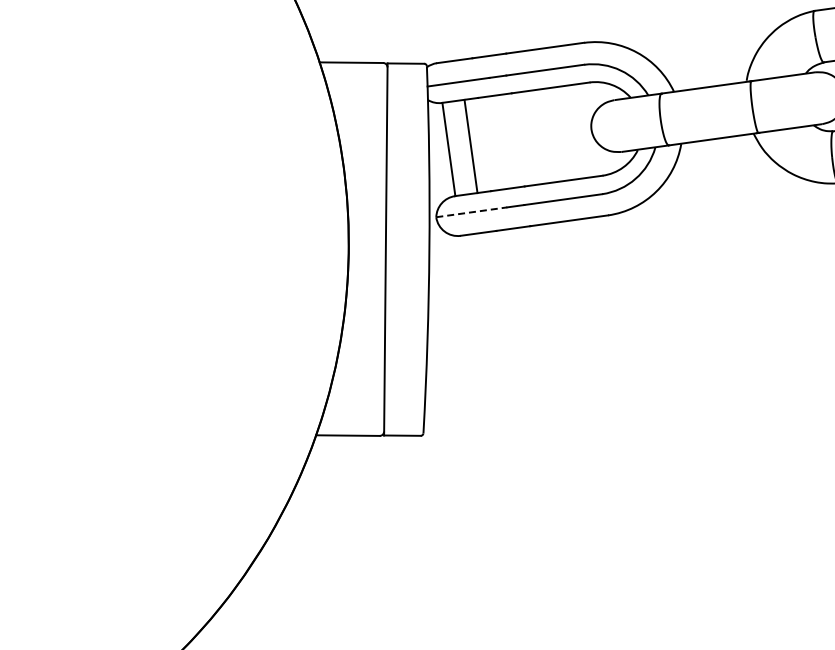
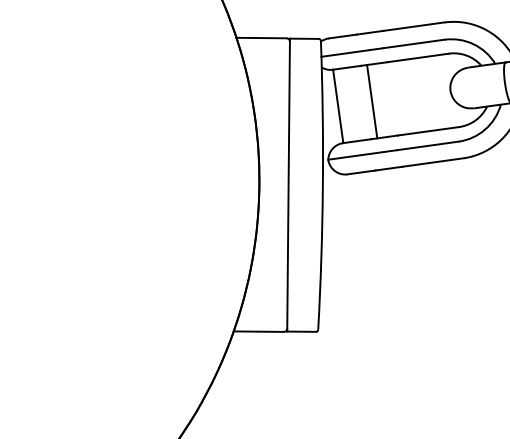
line: (470, 146) -> (371, 101), moved
line: (471, 212) -> (356, 156), dashed -> solid

